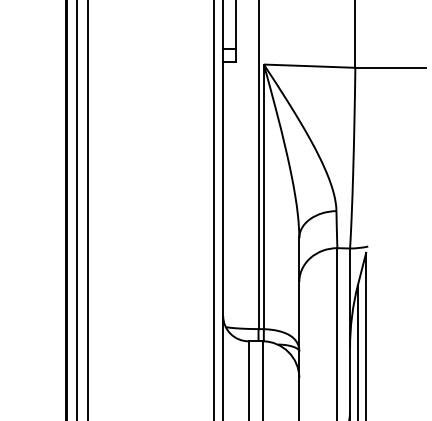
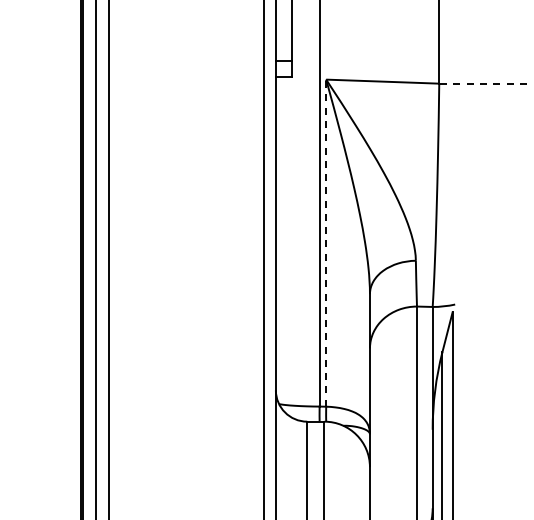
line: (391, 67) -> (483, 83), solid -> dashed
line: (264, 197) -> (326, 243), solid -> dashed

